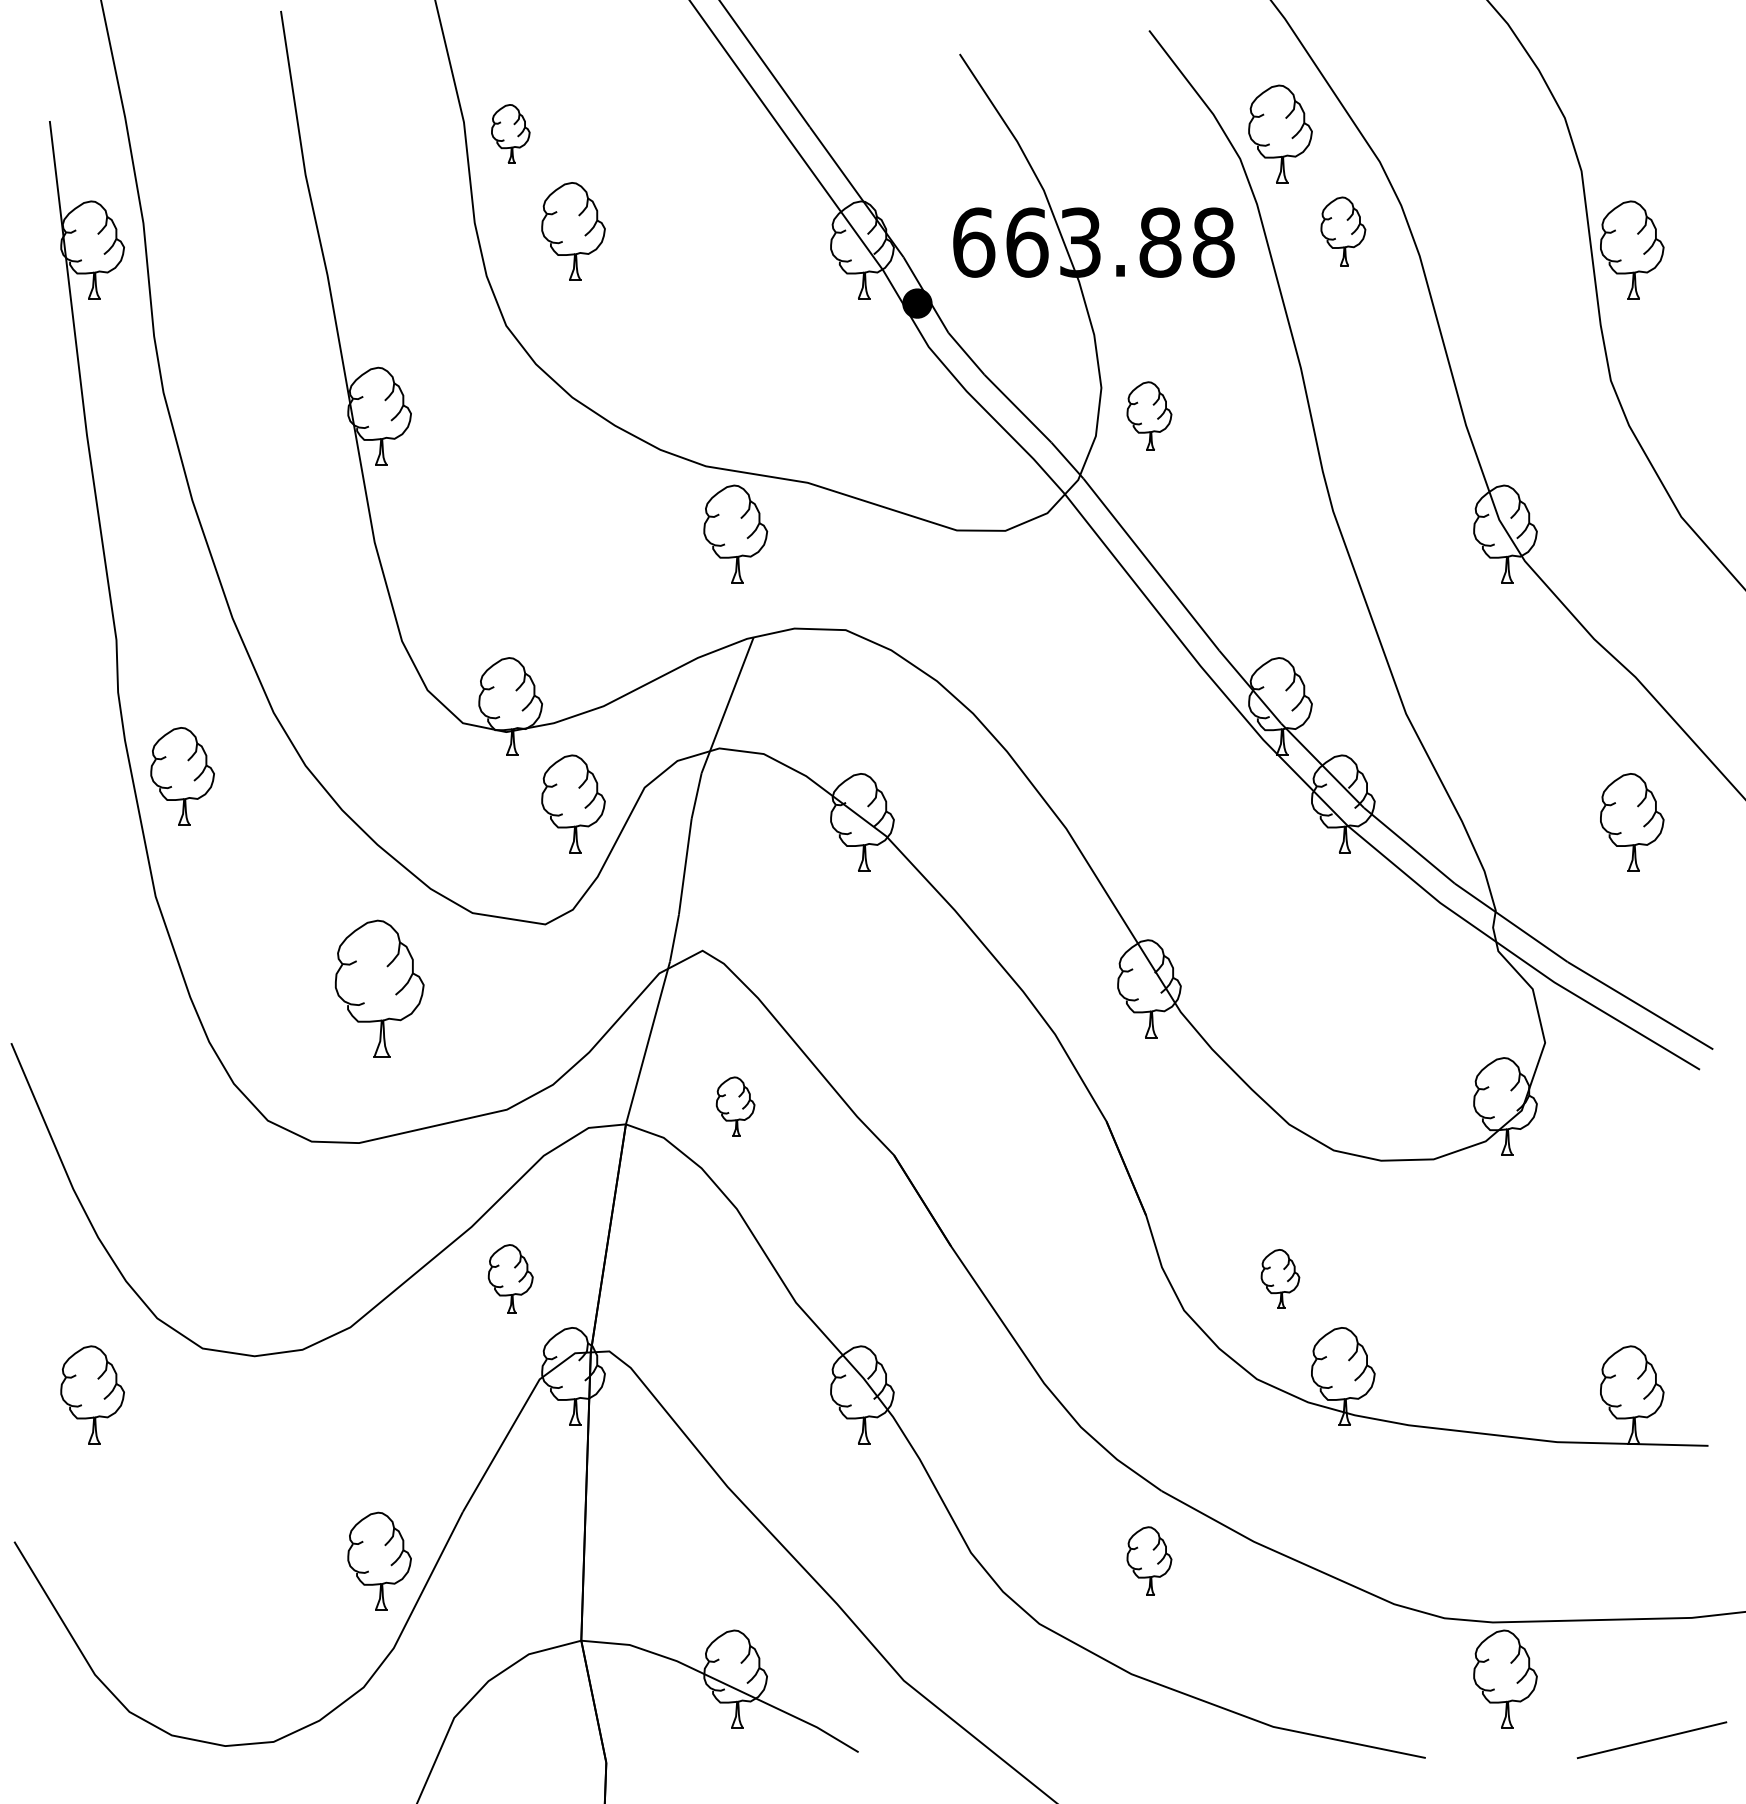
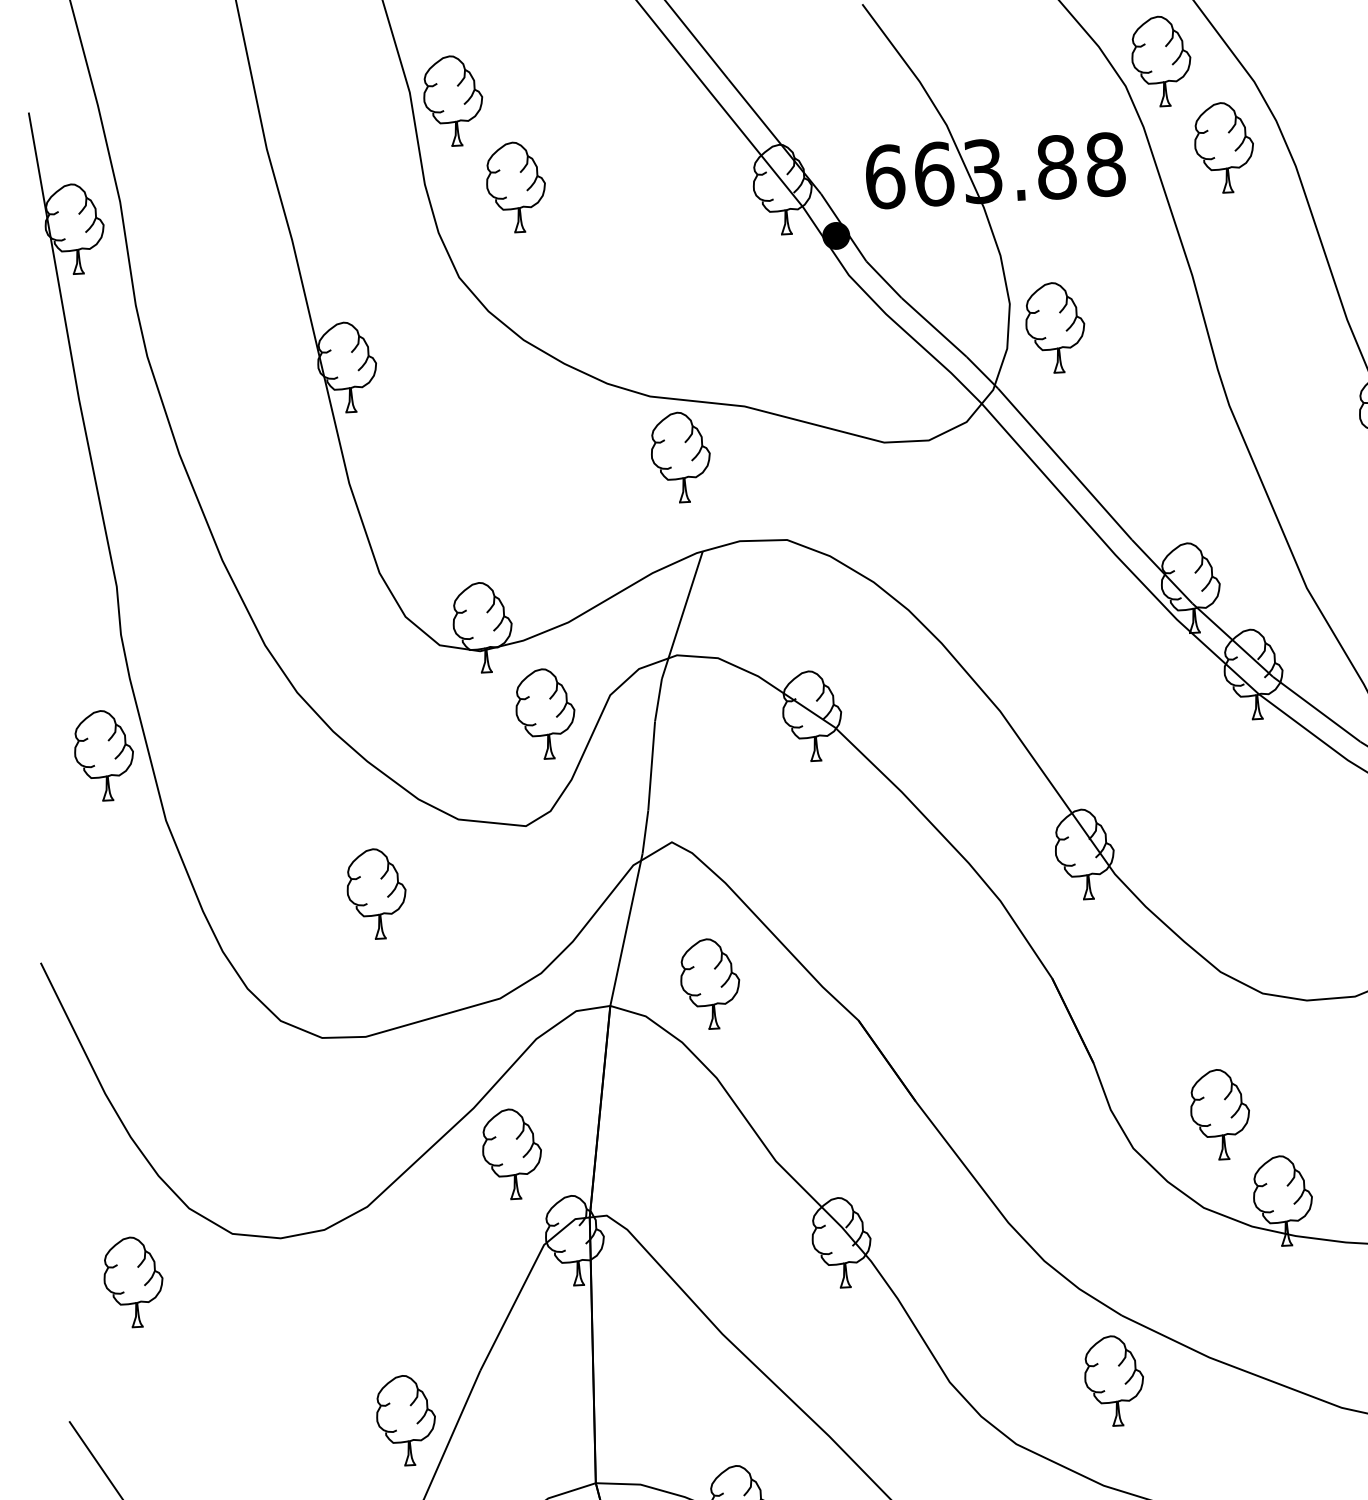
part: (510, 133) -> (453, 100), size x1.67
part: (1343, 231) -> (1224, 147), size x1.43
part: (1149, 415) -> (1055, 326), size x1.43
part: (182, 776) -> (104, 755), moved
part: (379, 988) -> (376, 893), size x0.71
part: (735, 1106) -> (710, 983), size x1.67
part: (510, 1278) -> (512, 1153), size x1.43
part: (1280, 1278) -> (1220, 1114), size x1.67
part: (1149, 1560) -> (1114, 1380), size x1.43

